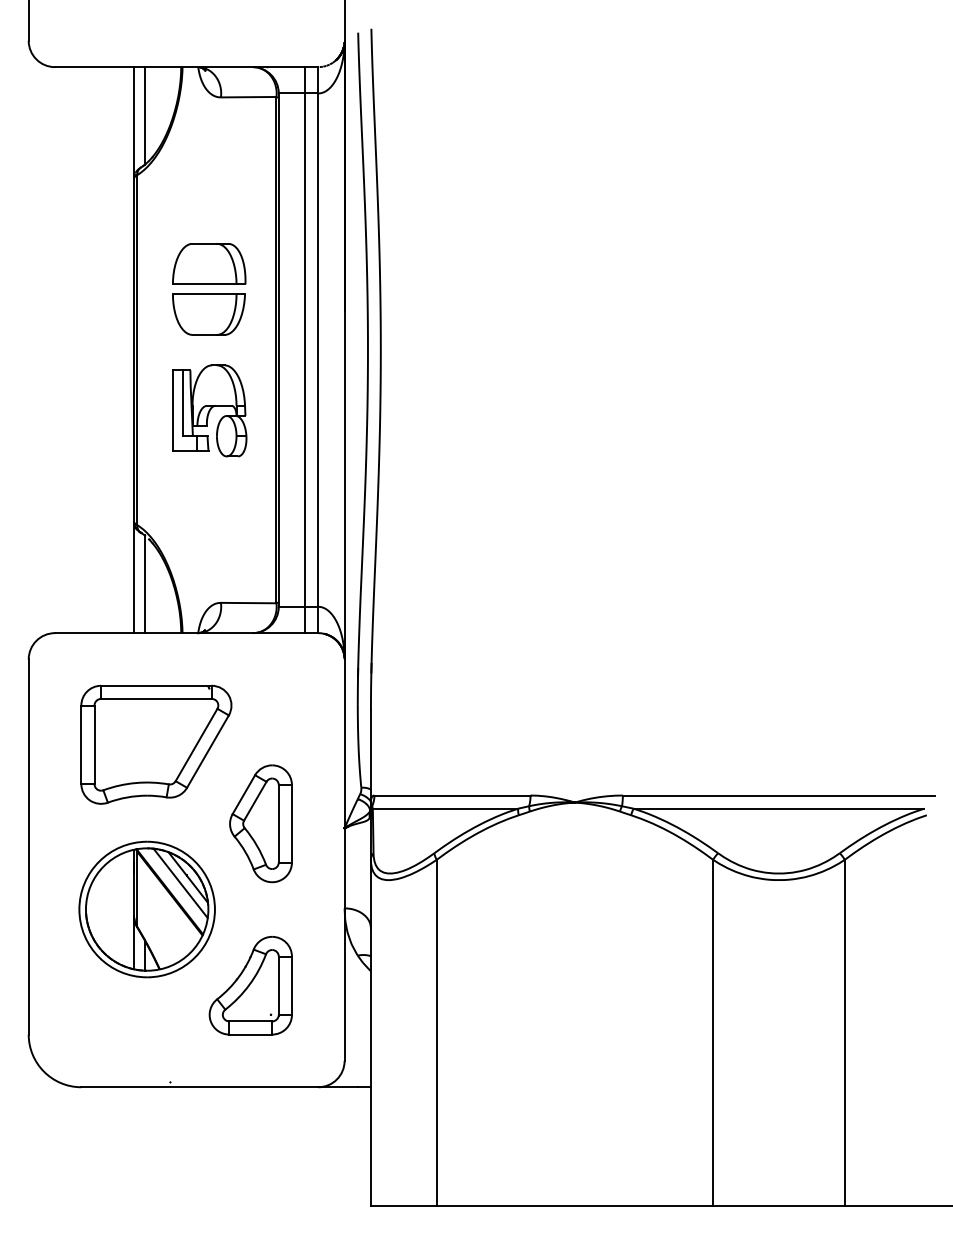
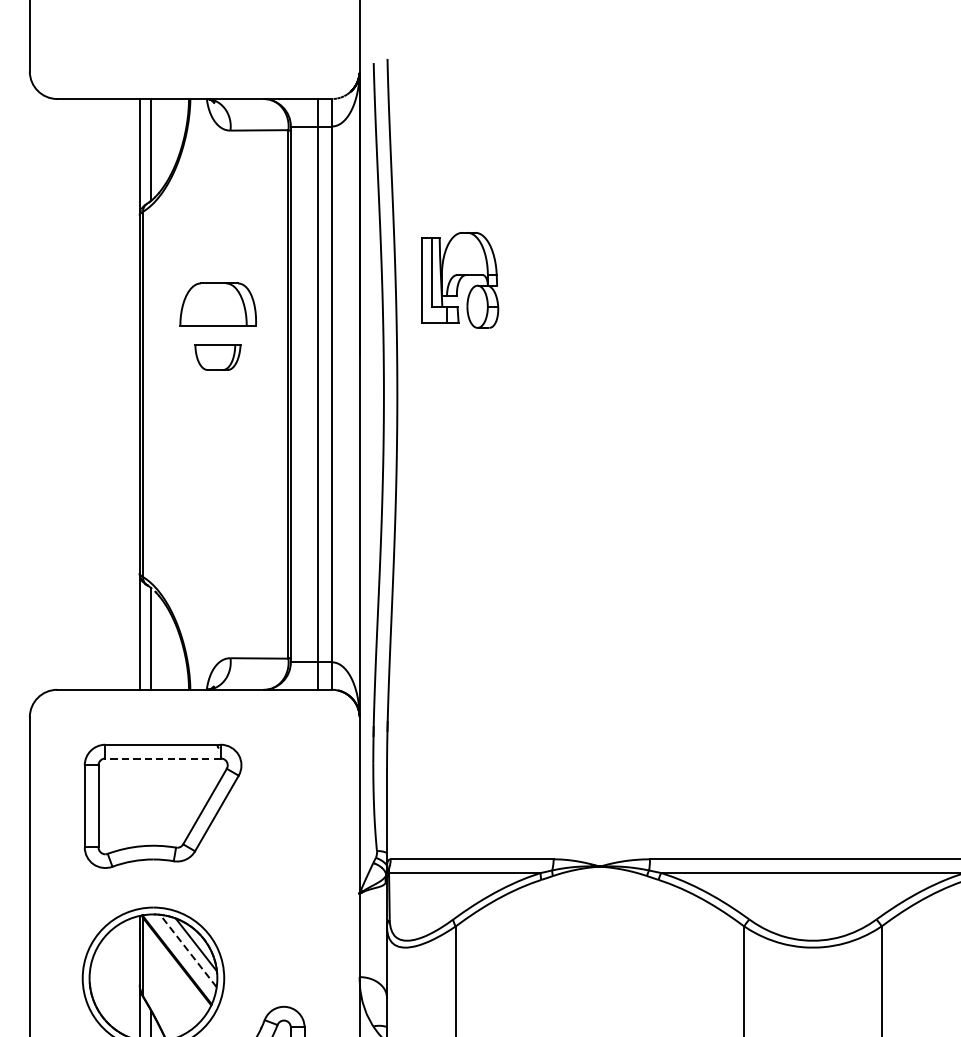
part: (208, 314) -> (217, 357), size x0.6
part: (209, 410) -> (459, 279), moved
line: (155, 698) -> (162, 758), solid -> dashed
part: (260, 823) -> (271, 888), removed
line: (180, 883) -> (188, 951), solid -> dashed

